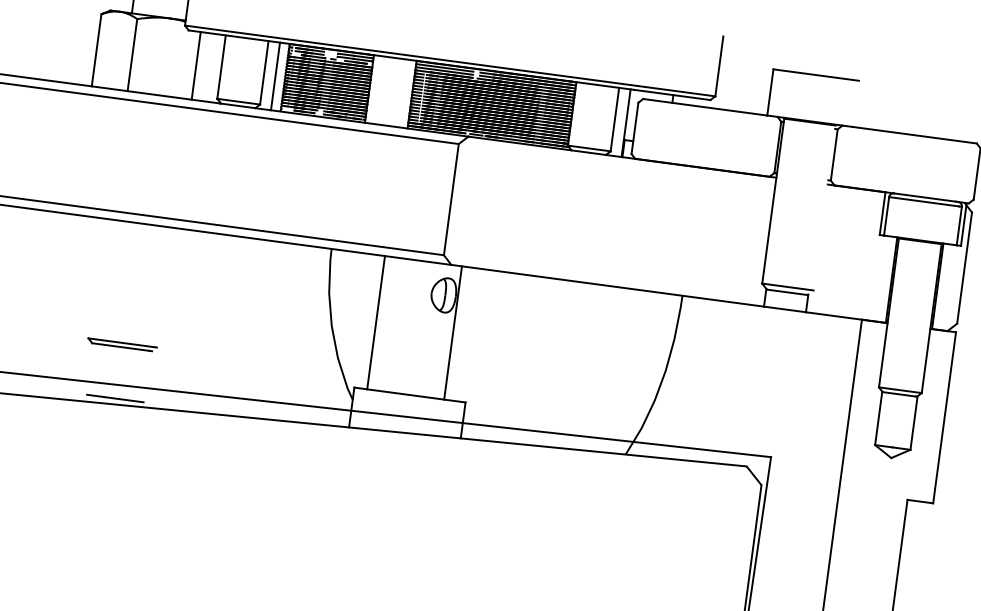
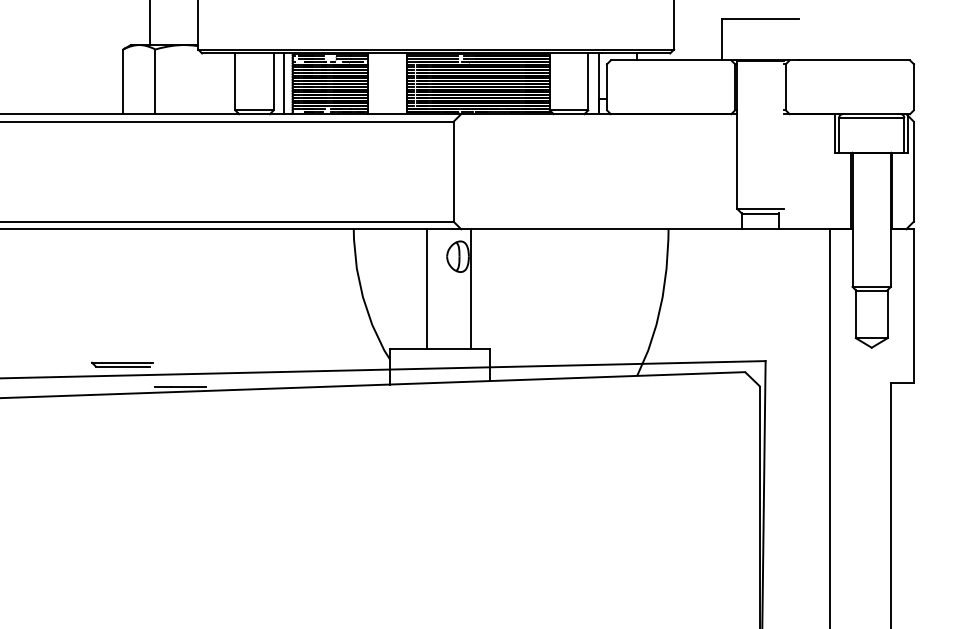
line: (195, 65) -> (212, 83), removed
line: (376, 322) -> (426, 288), moved
part: (122, 344) -> (122, 364), moved

